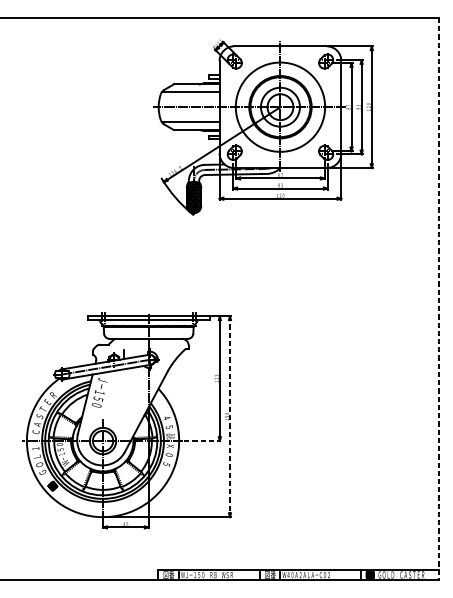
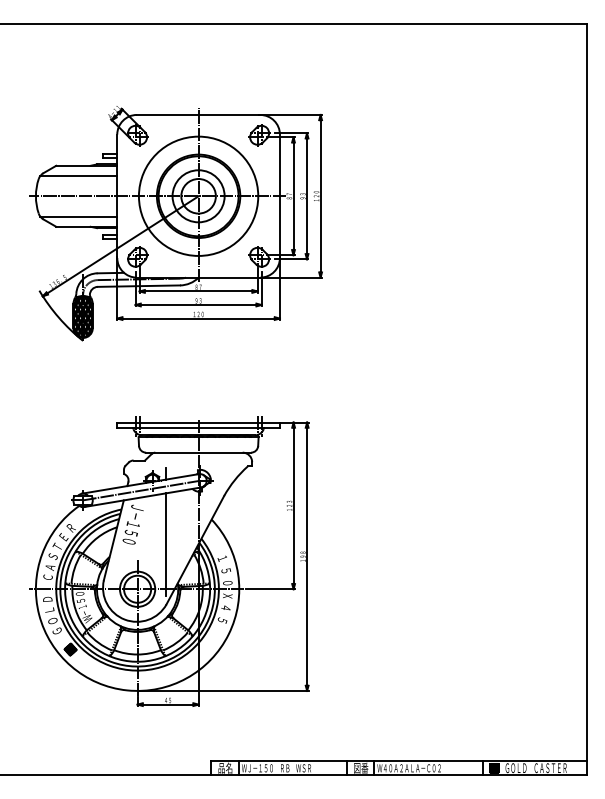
part: (263, 127) -> (175, 223), moved
line: (439, 299) -> (586, 399), dashed -> solid
line: (124, 407) -> (166, 544), added
line: (230, 417) -> (307, 557), dashed -> solid
text: (166, 418) -> (222, 558), ４ -> １
text: (170, 436) -> (227, 583), 品名 -> ０
line: (202, 441) -> (270, 589), dashed -> solid
text: (35, 447) -> (47, 598), １ -> Ｄ
text: (168, 454) -> (225, 607), ０ -> ４
text: (168, 574) -> (225, 767), 図番 -> 品名

